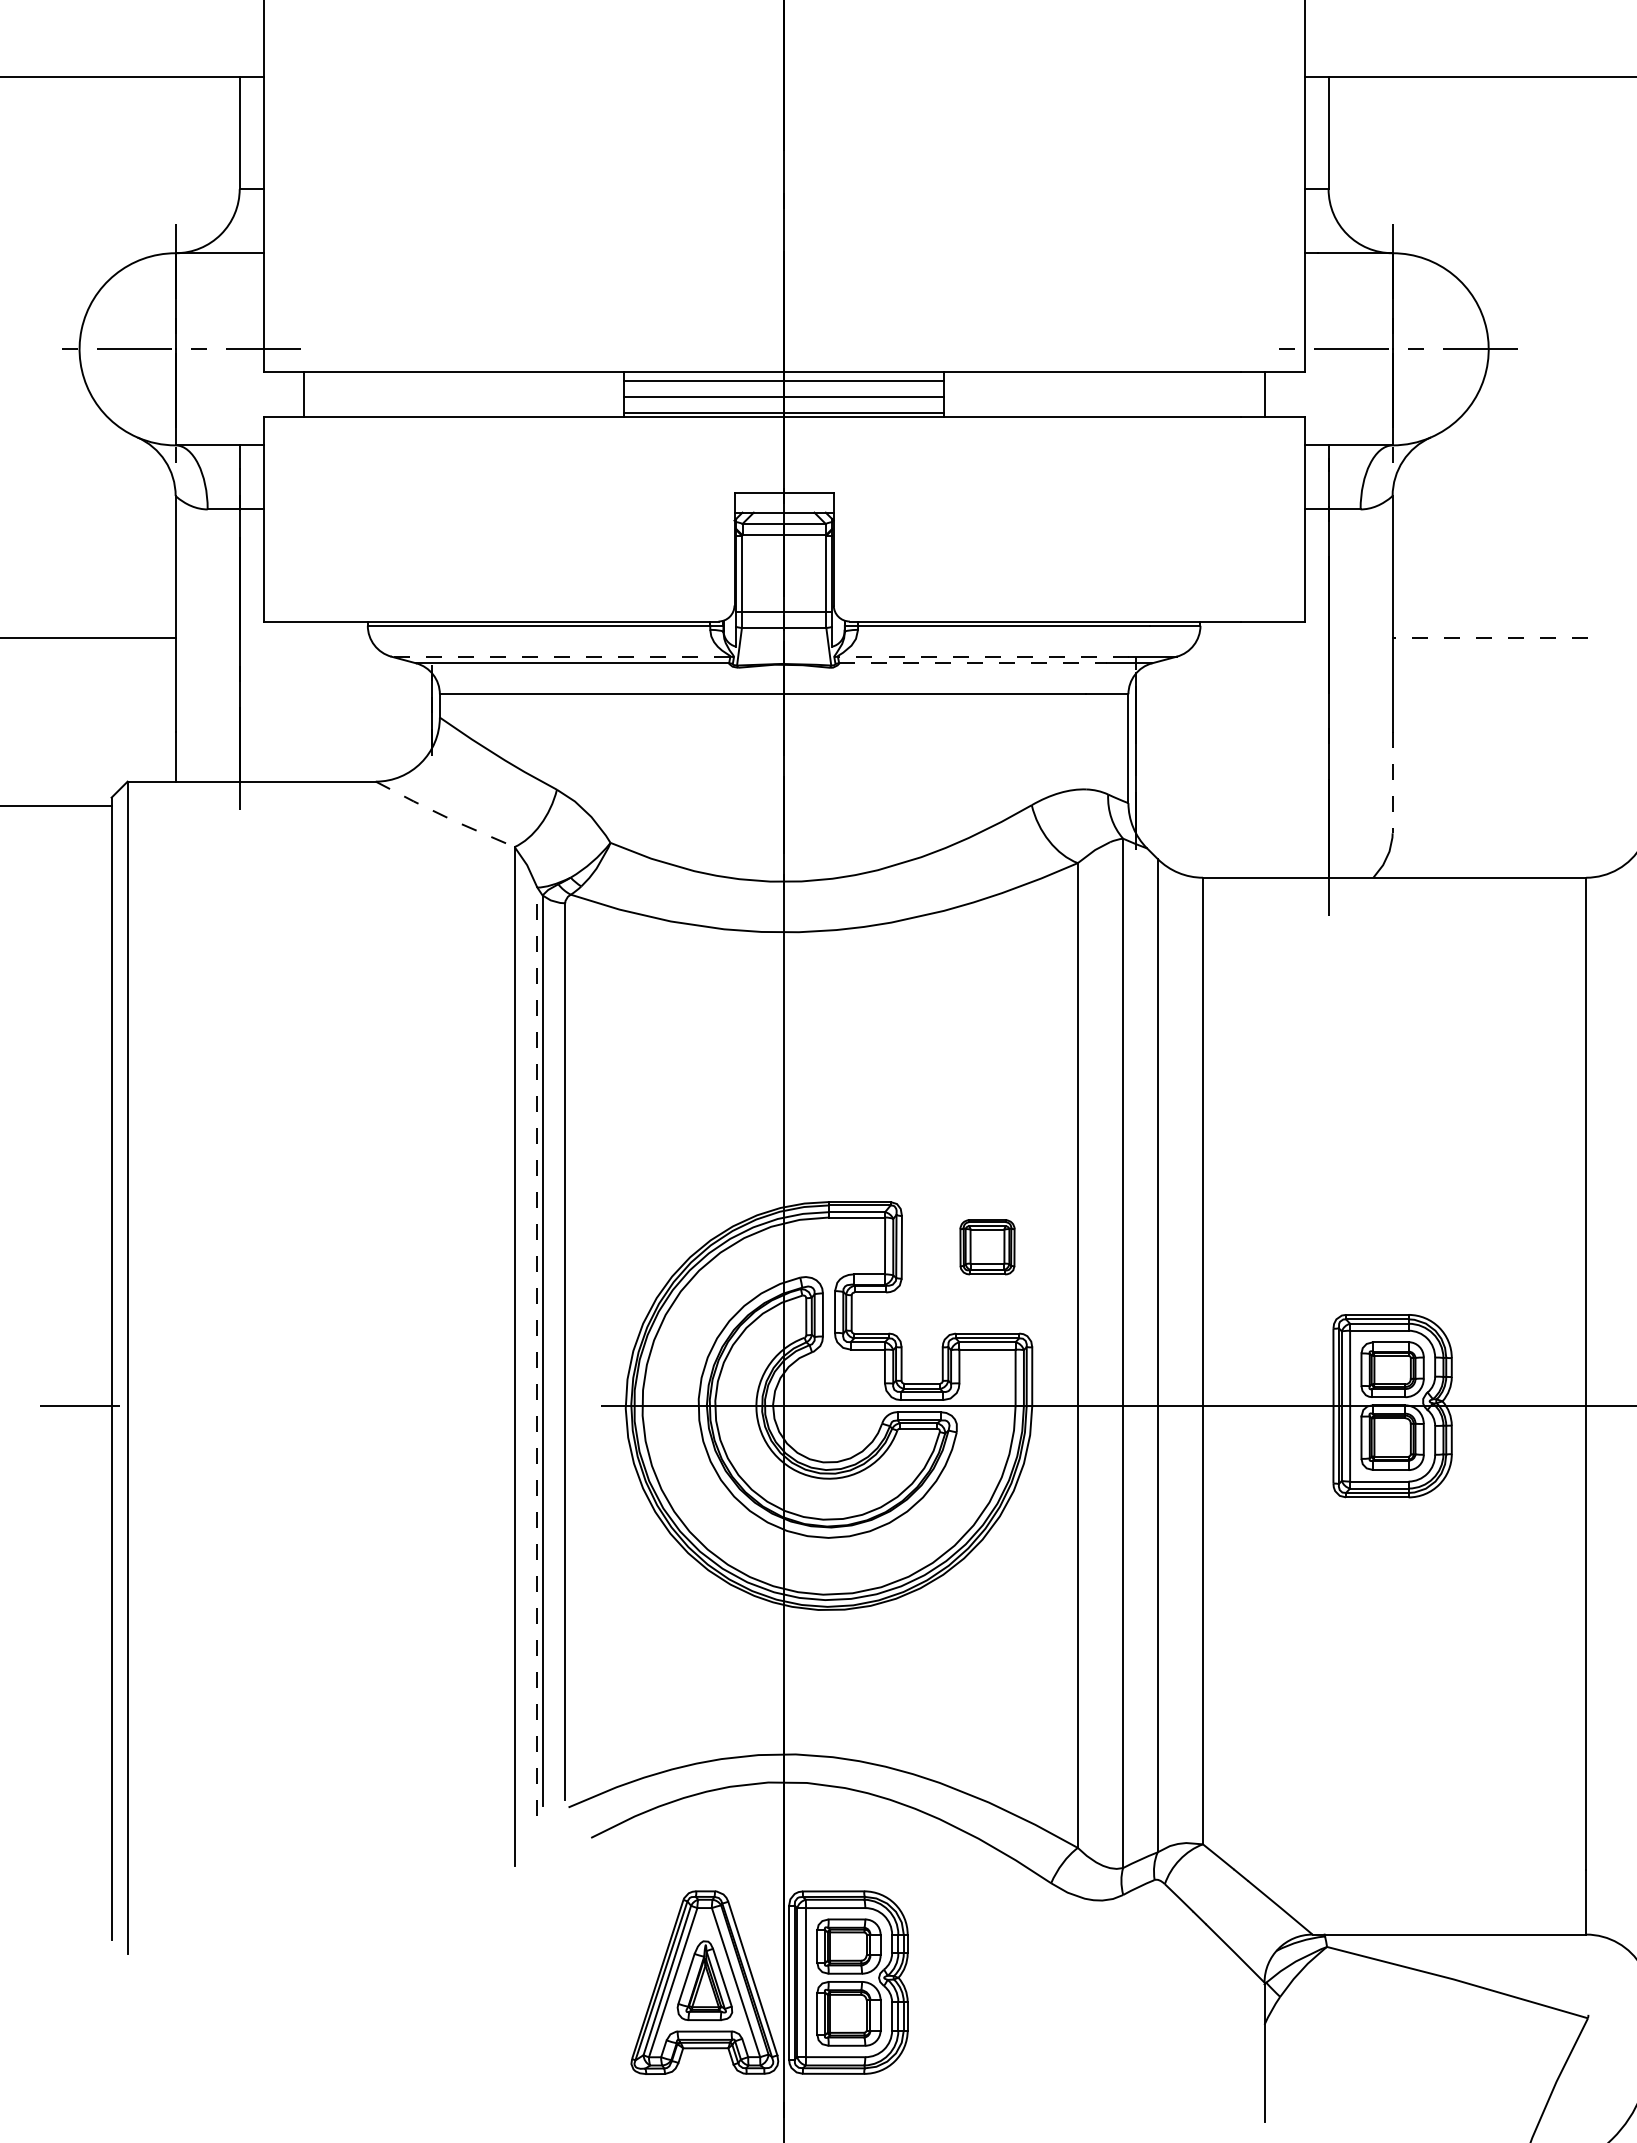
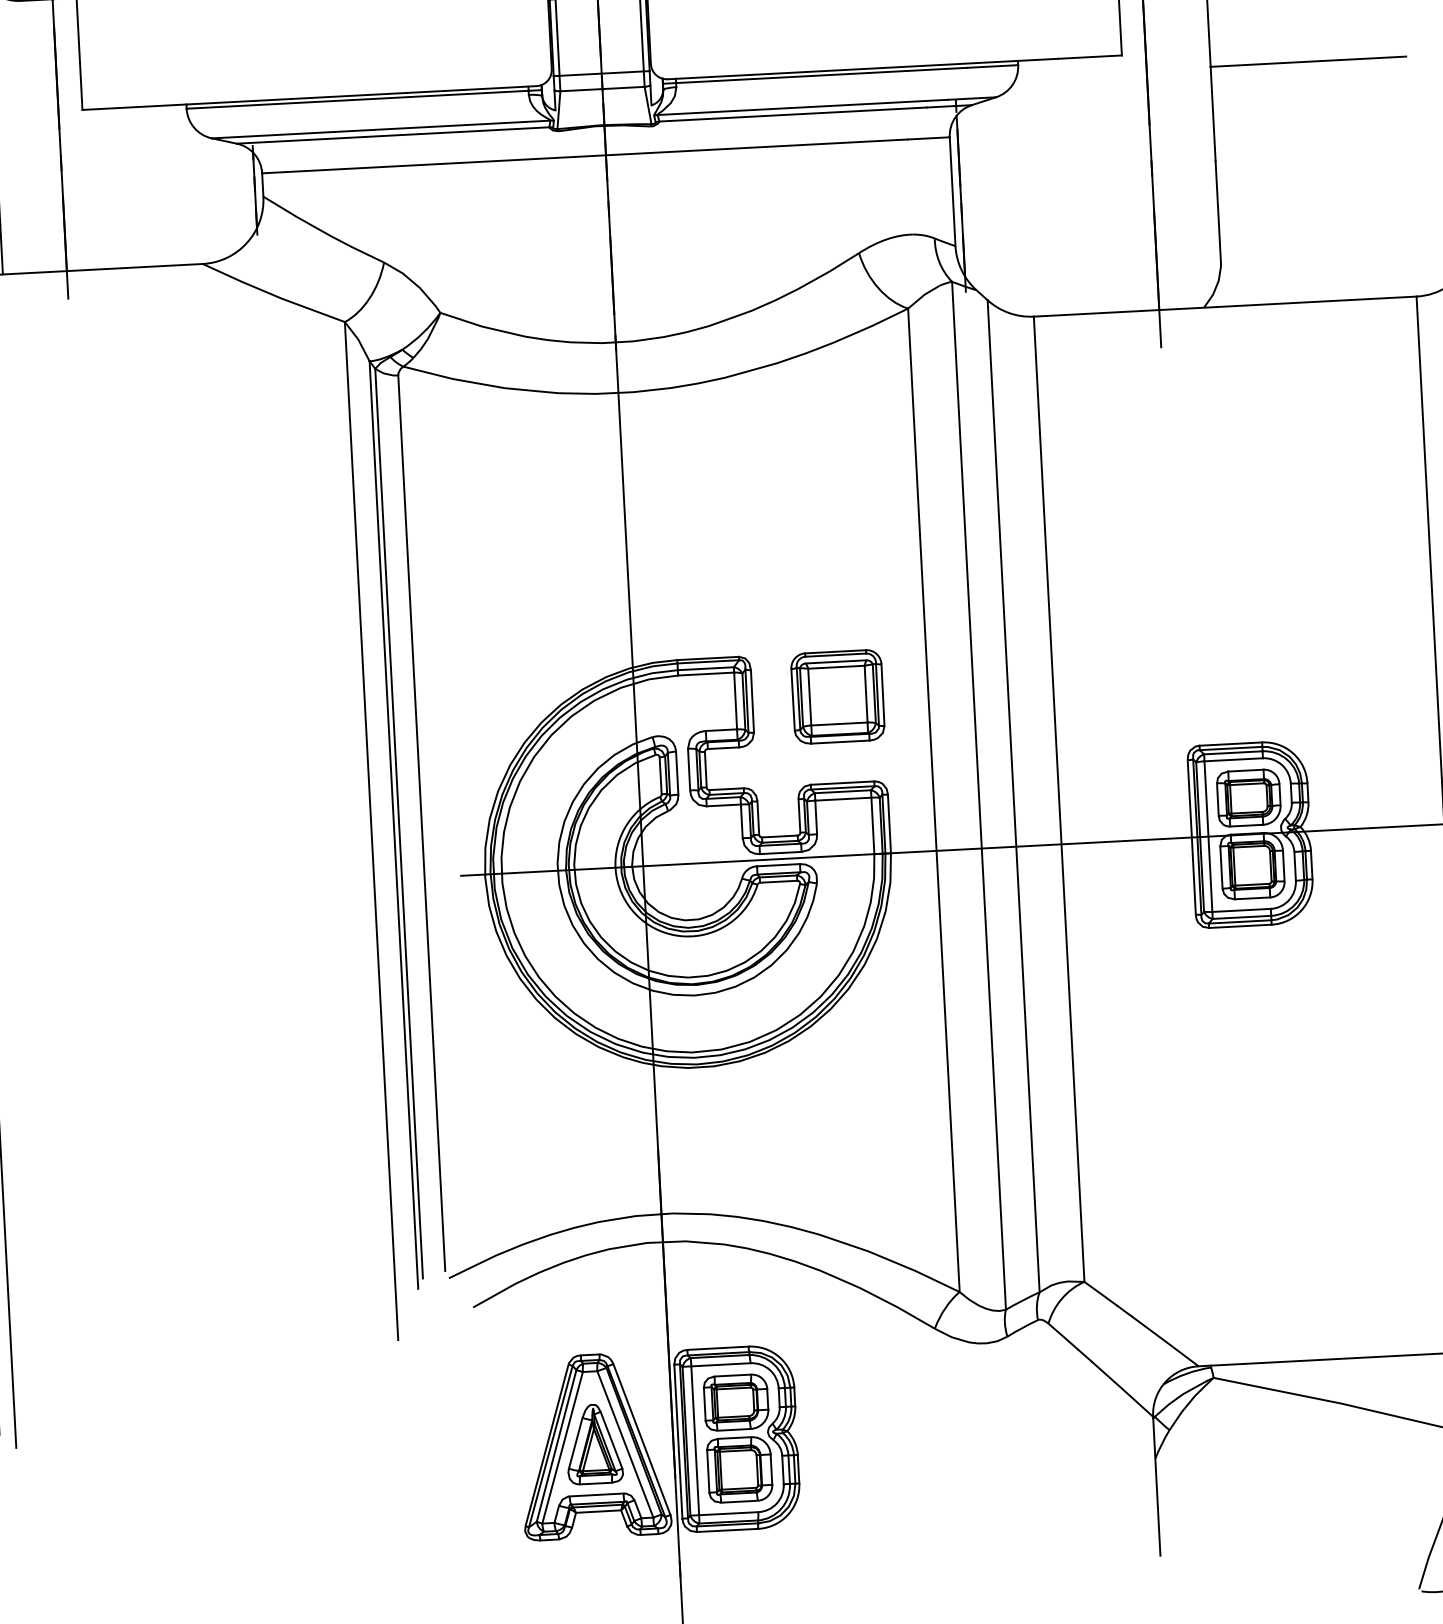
line: (1490, 637) -> (1308, 61), dashed -> solid
line: (560, 656) -> (380, 129), dashed -> solid
line: (982, 656) -> (802, 107), dashed -> solid
line: (973, 663) -> (793, 114), dashed -> solid
line: (1392, 782) -> (1218, 211), dashed -> solid
line: (444, 816) -> (273, 295), dashed -> solid
part: (987, 1247) -> (838, 697), size x1.67
line: (537, 1351) -> (394, 824), dashed -> solid

